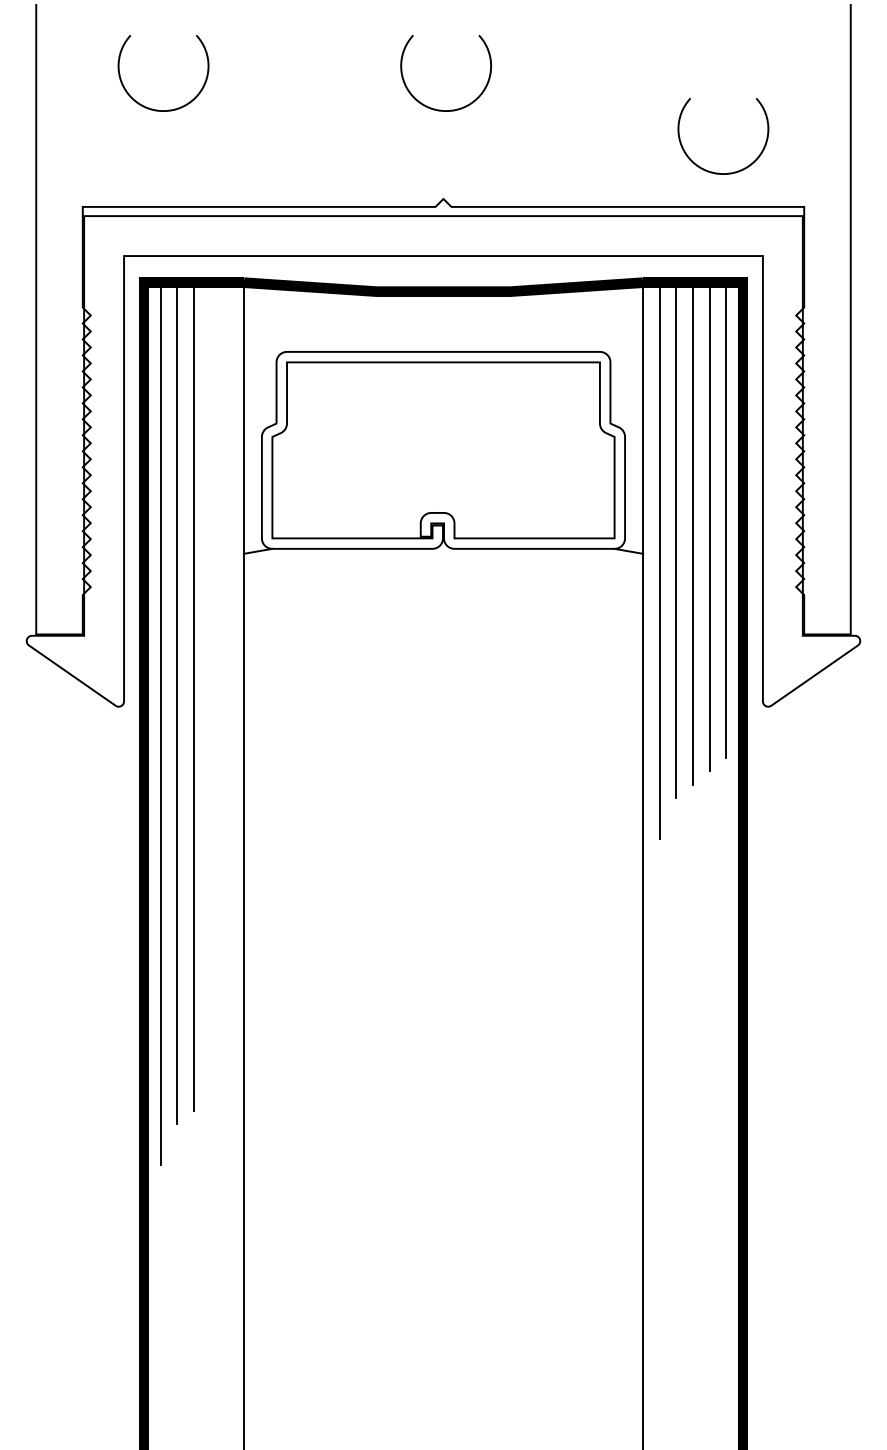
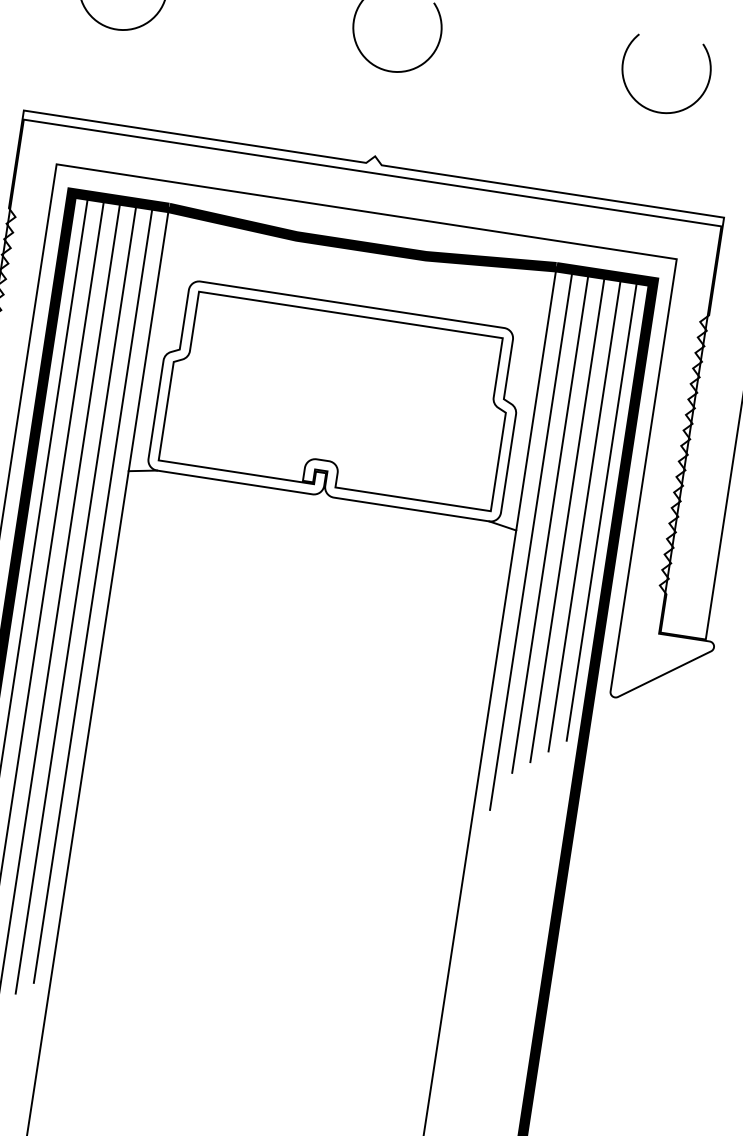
curve: (718, 172) -> (655, 110), moved
line: (227, 682) -> (93, 593), added
line: (210, 689) -> (76, 597), added

